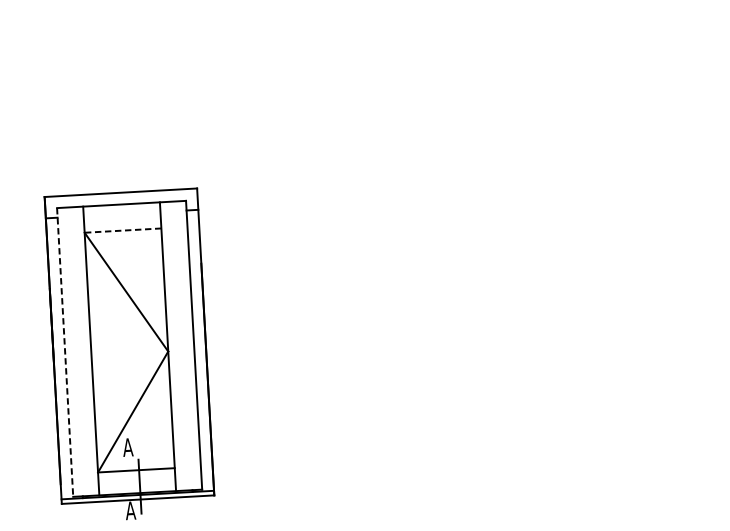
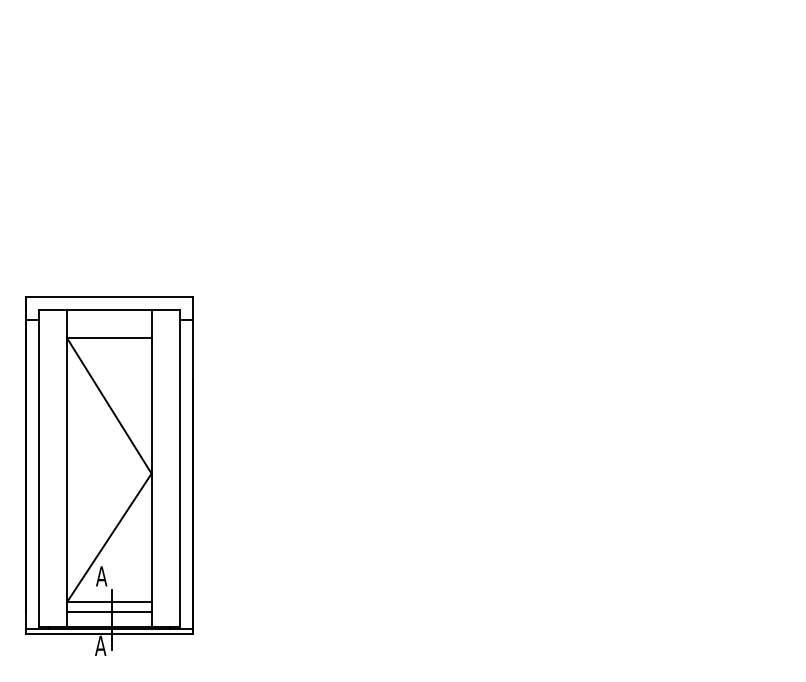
line: (122, 230) -> (108, 338), dashed -> solid
line: (65, 352) -> (38, 468), dashed -> solid
line: (136, 479) -> (109, 611), added

